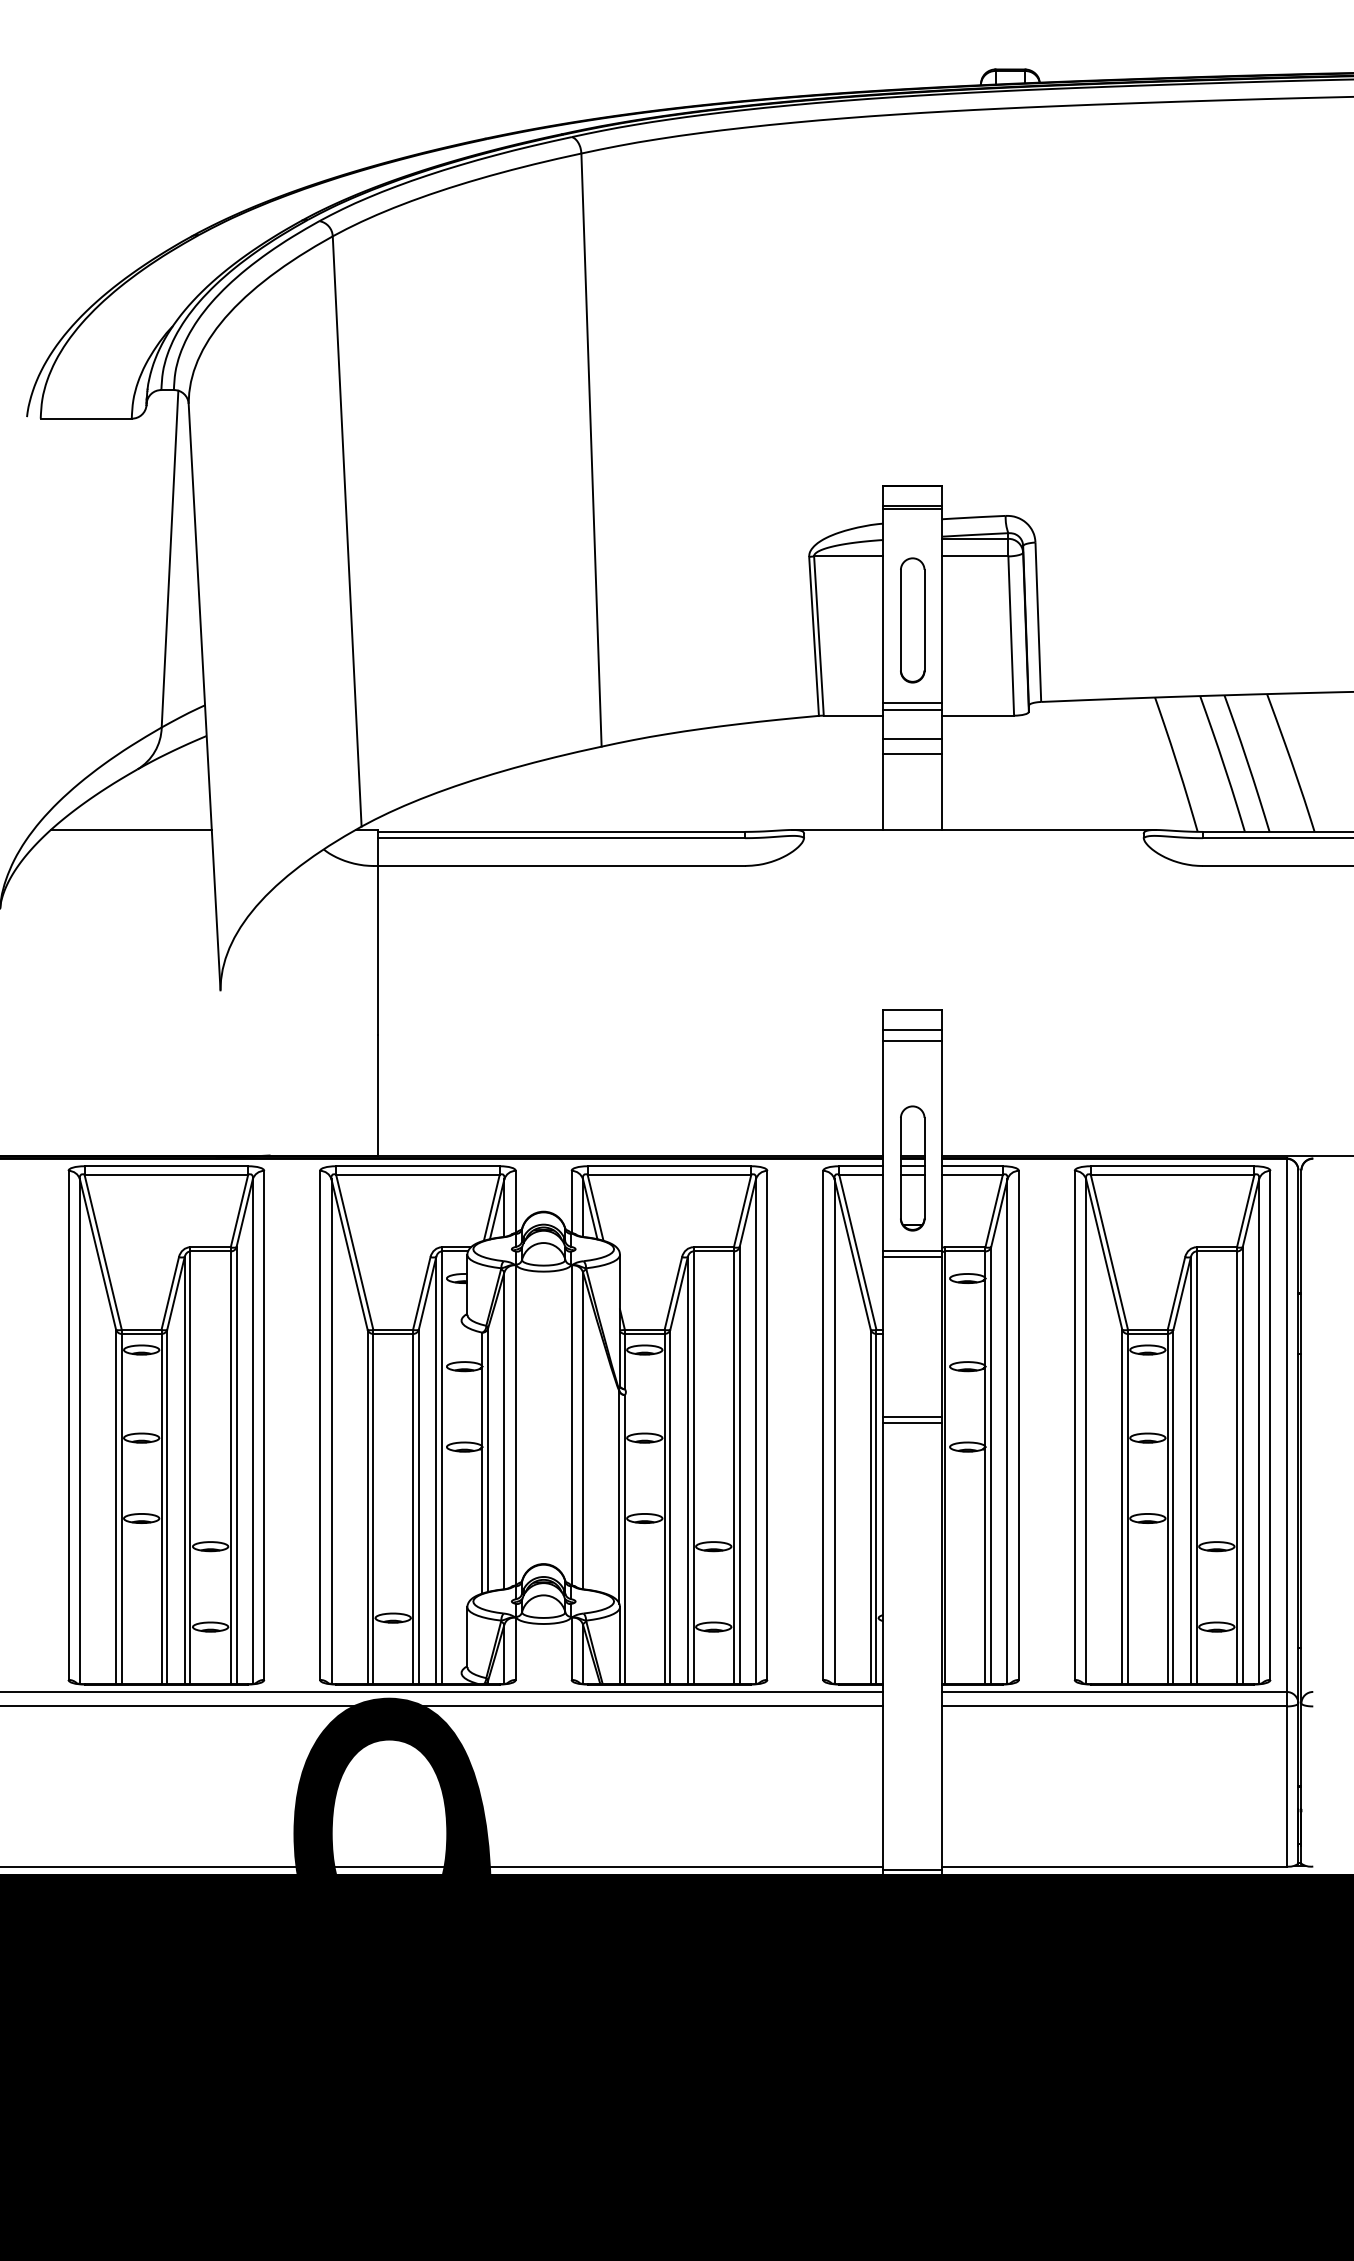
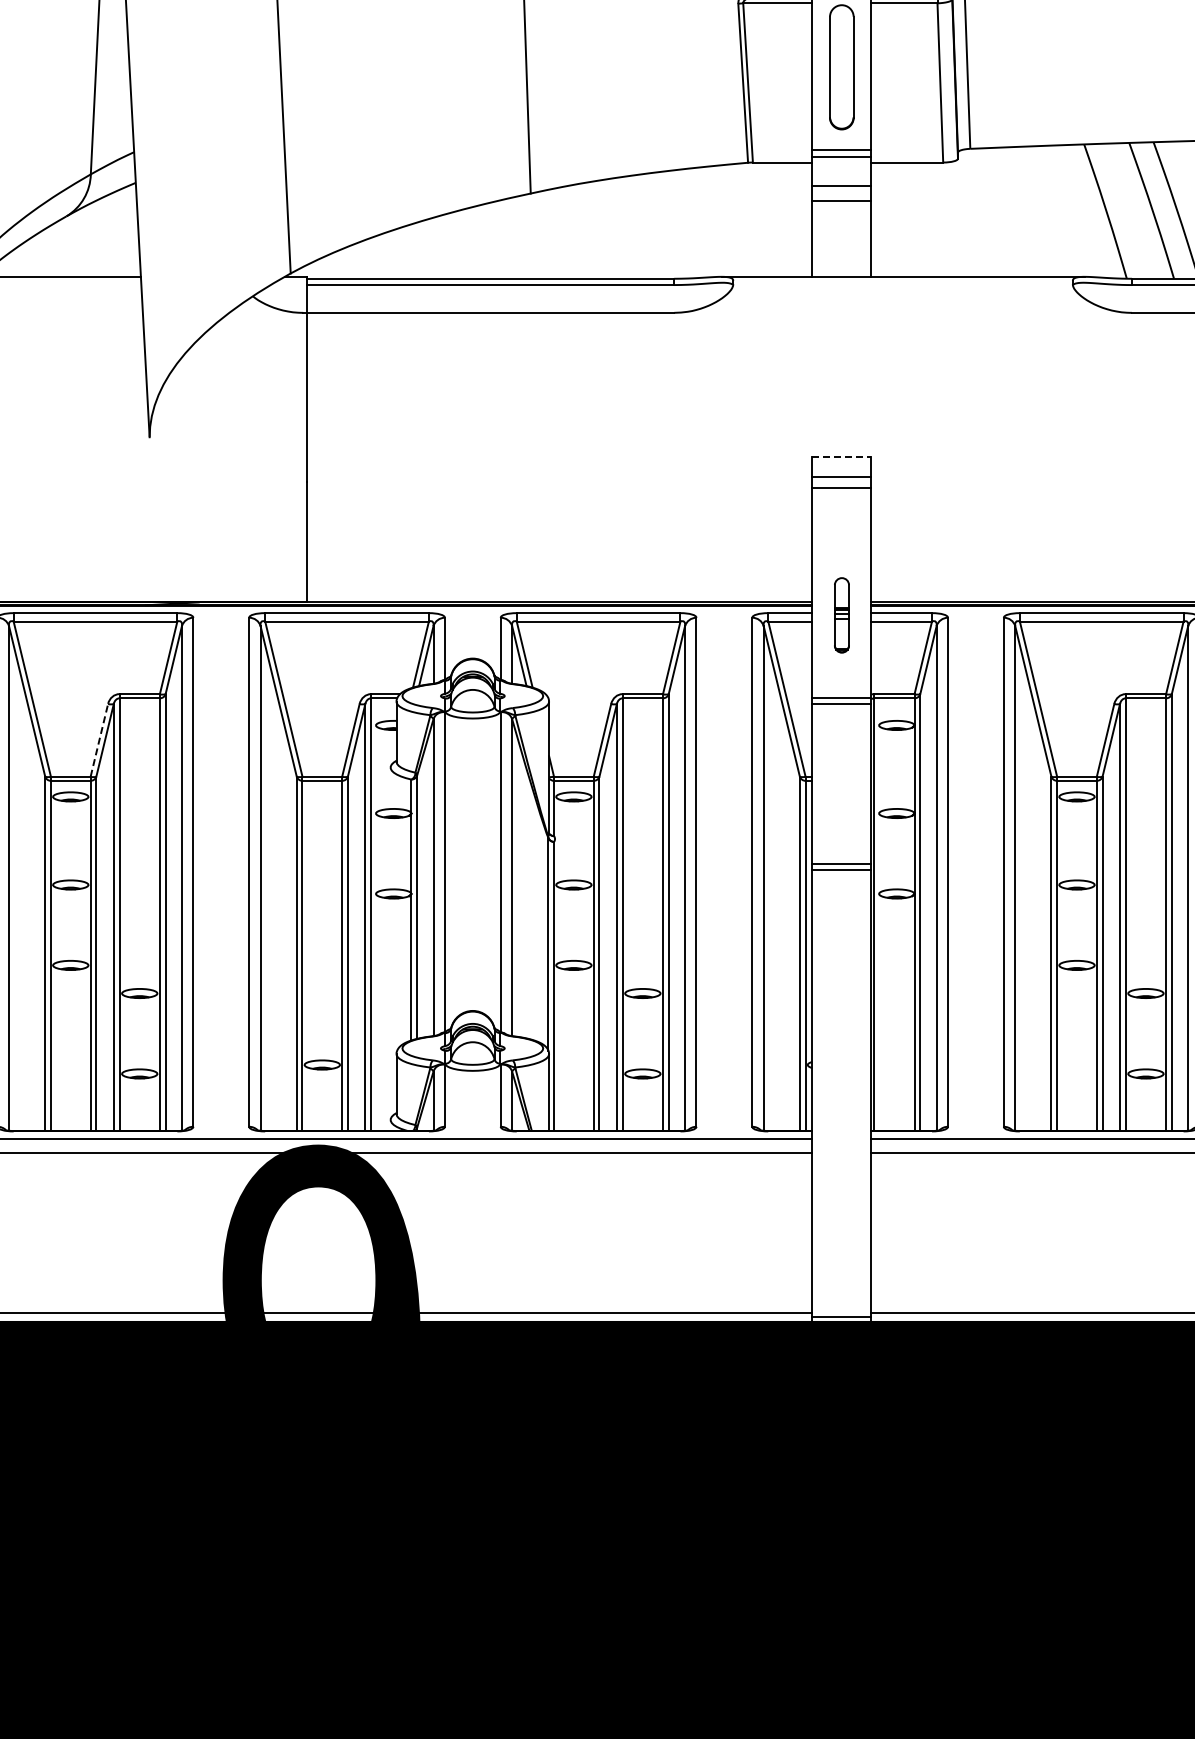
line: (912, 1010) -> (841, 457), solid -> dashed
part: (912, 1168) -> (841, 615), size x0.6
line: (170, 1292) -> (99, 739), solid -> dashed

